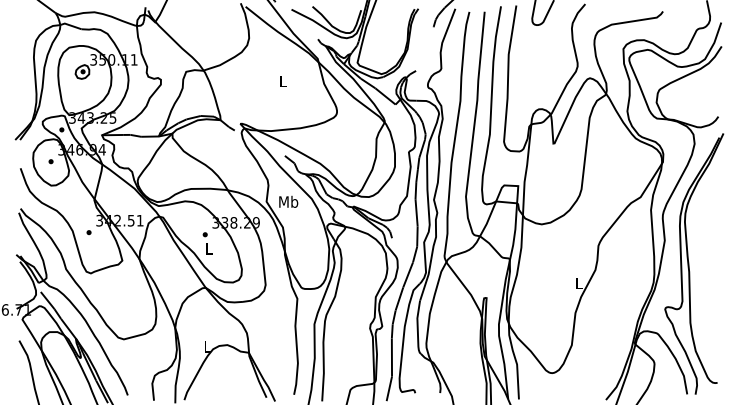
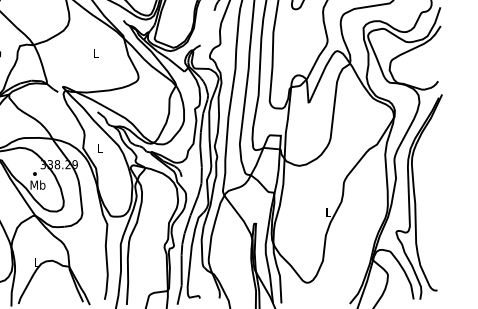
text: (288, 201) -> (100, 147), Mb -> L
text: (208, 248) -> (37, 184), L -> Mb

